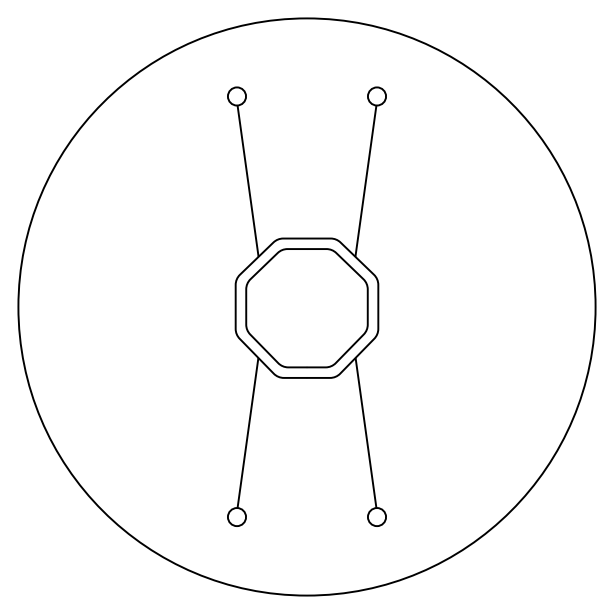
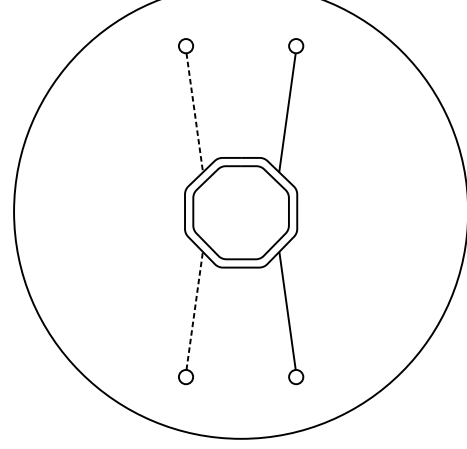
line: (248, 181) -> (195, 113), solid -> dashed
line: (247, 432) -> (194, 310), solid -> dashed

